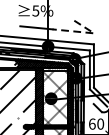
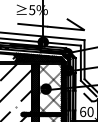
line: (85, 32) -> (76, 29), dashed -> solid

